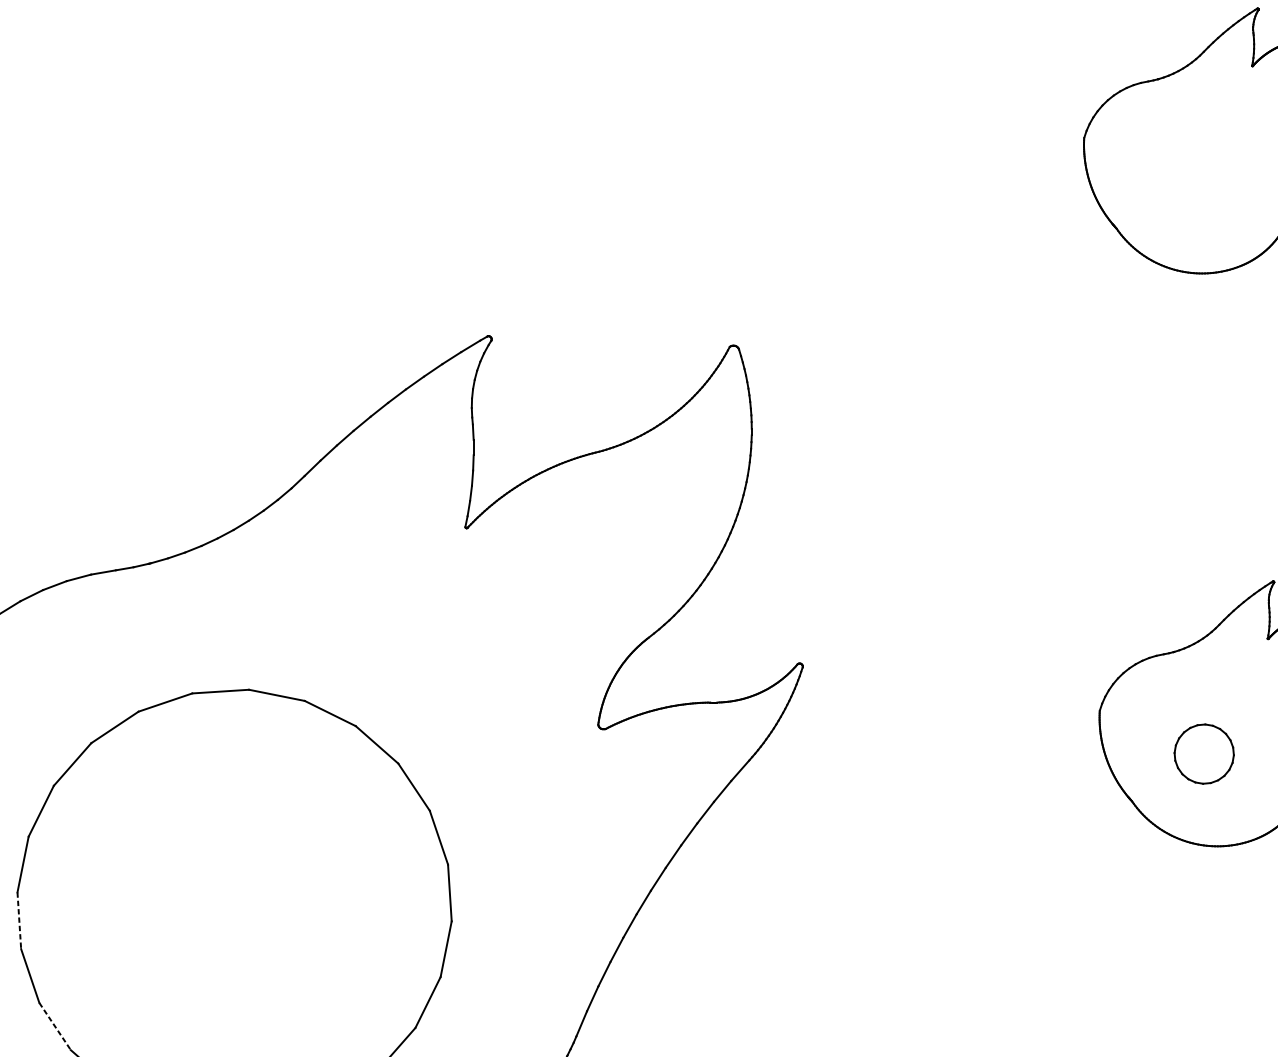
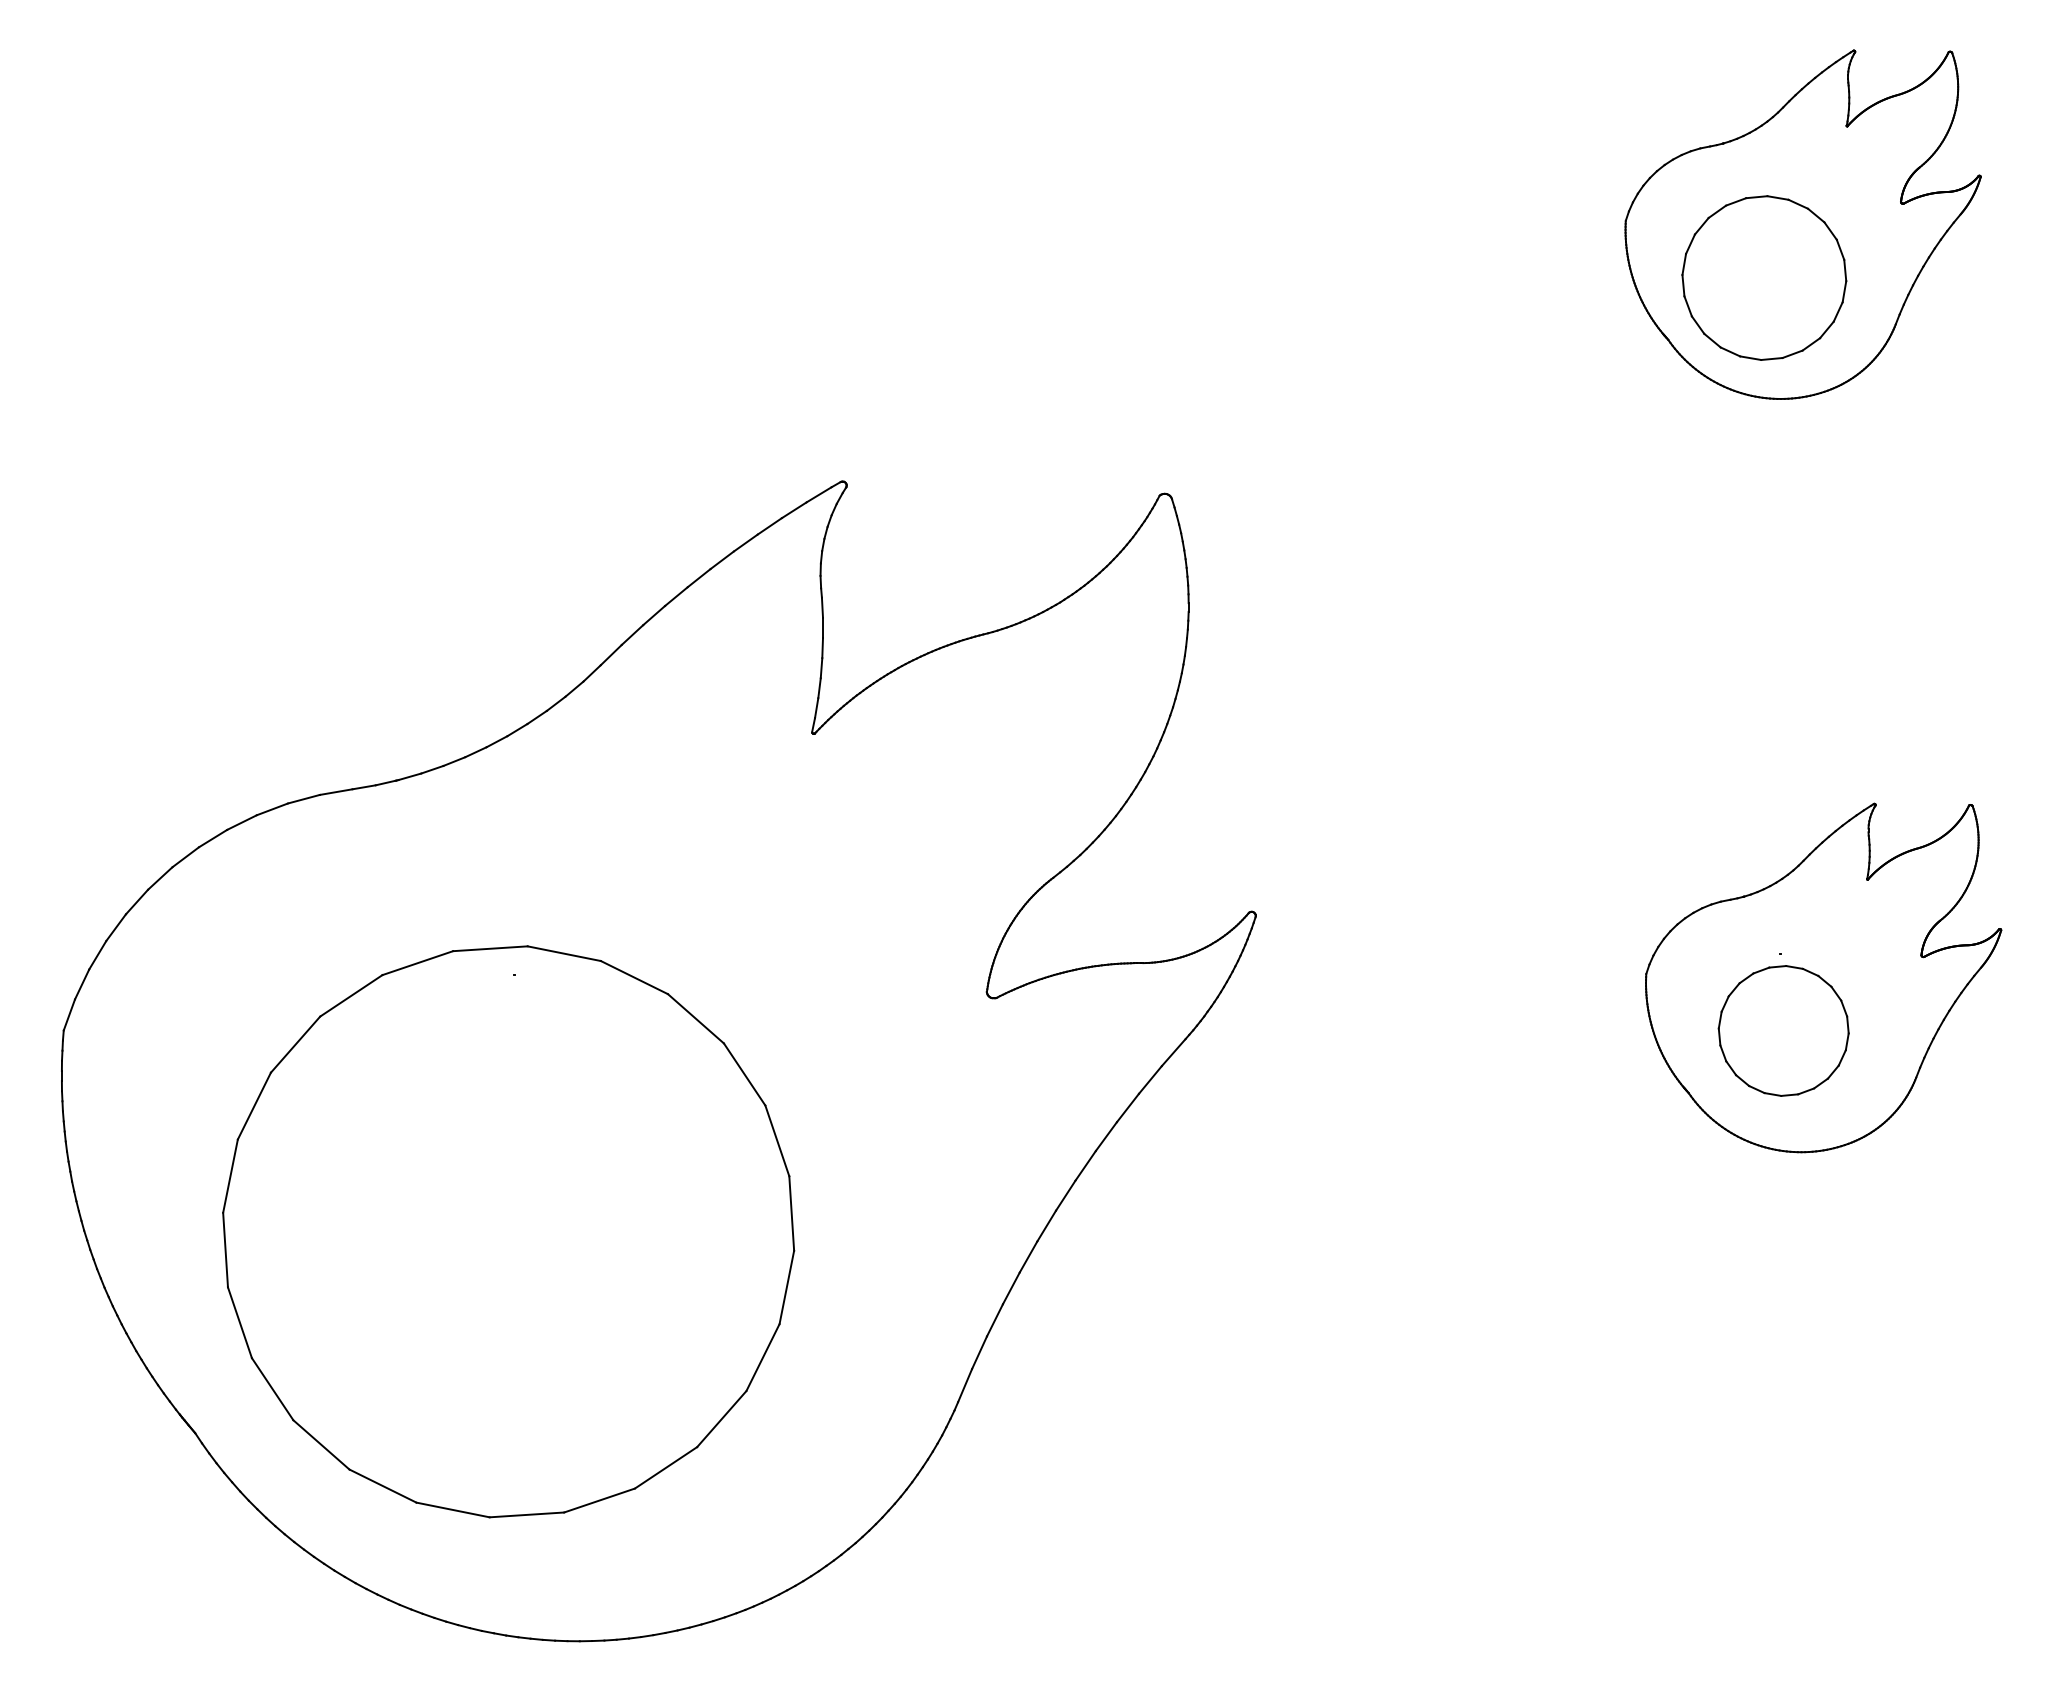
part: (1189, 181) -> (1764, 277), added
part: (1204, 753) -> (1783, 1030), size x1.67
line: (19, 921) -> (225, 1250), dashed -> solid
line: (55, 1026) -> (272, 1389), dashed -> solid

